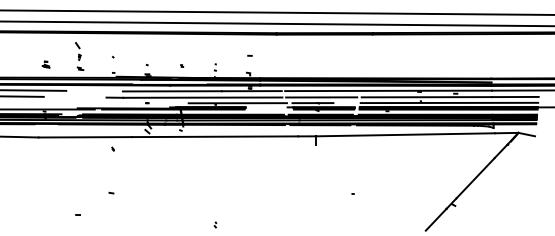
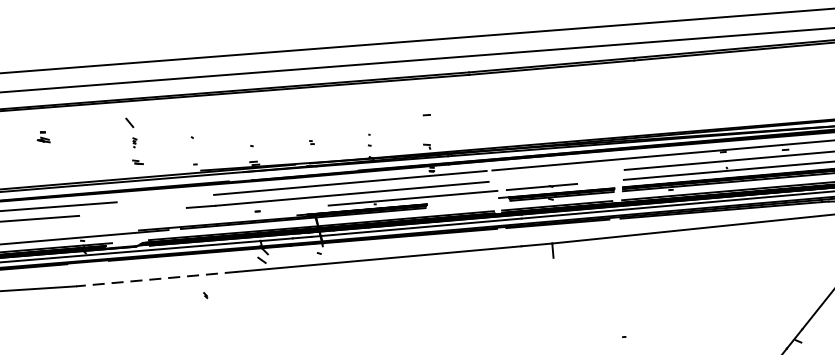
part: (45, 64) -> (42, 137), moved
line: (321, 97) -> (555, 176), removed
line: (85, 137) -> (156, 279), solid -> dashed

